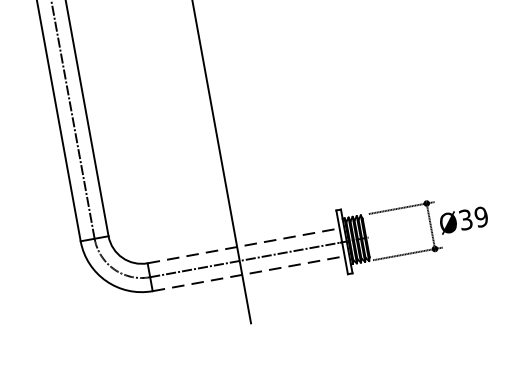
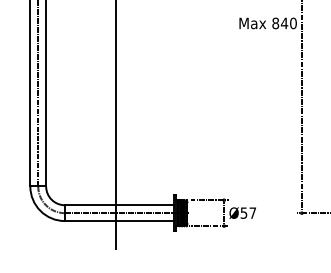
text: (473, 217) -> (248, 212), Ø39 -> Ø57
line: (243, 246) -> (119, 205), dashed -> solid
line: (249, 274) -> (119, 221), dashed -> solid

